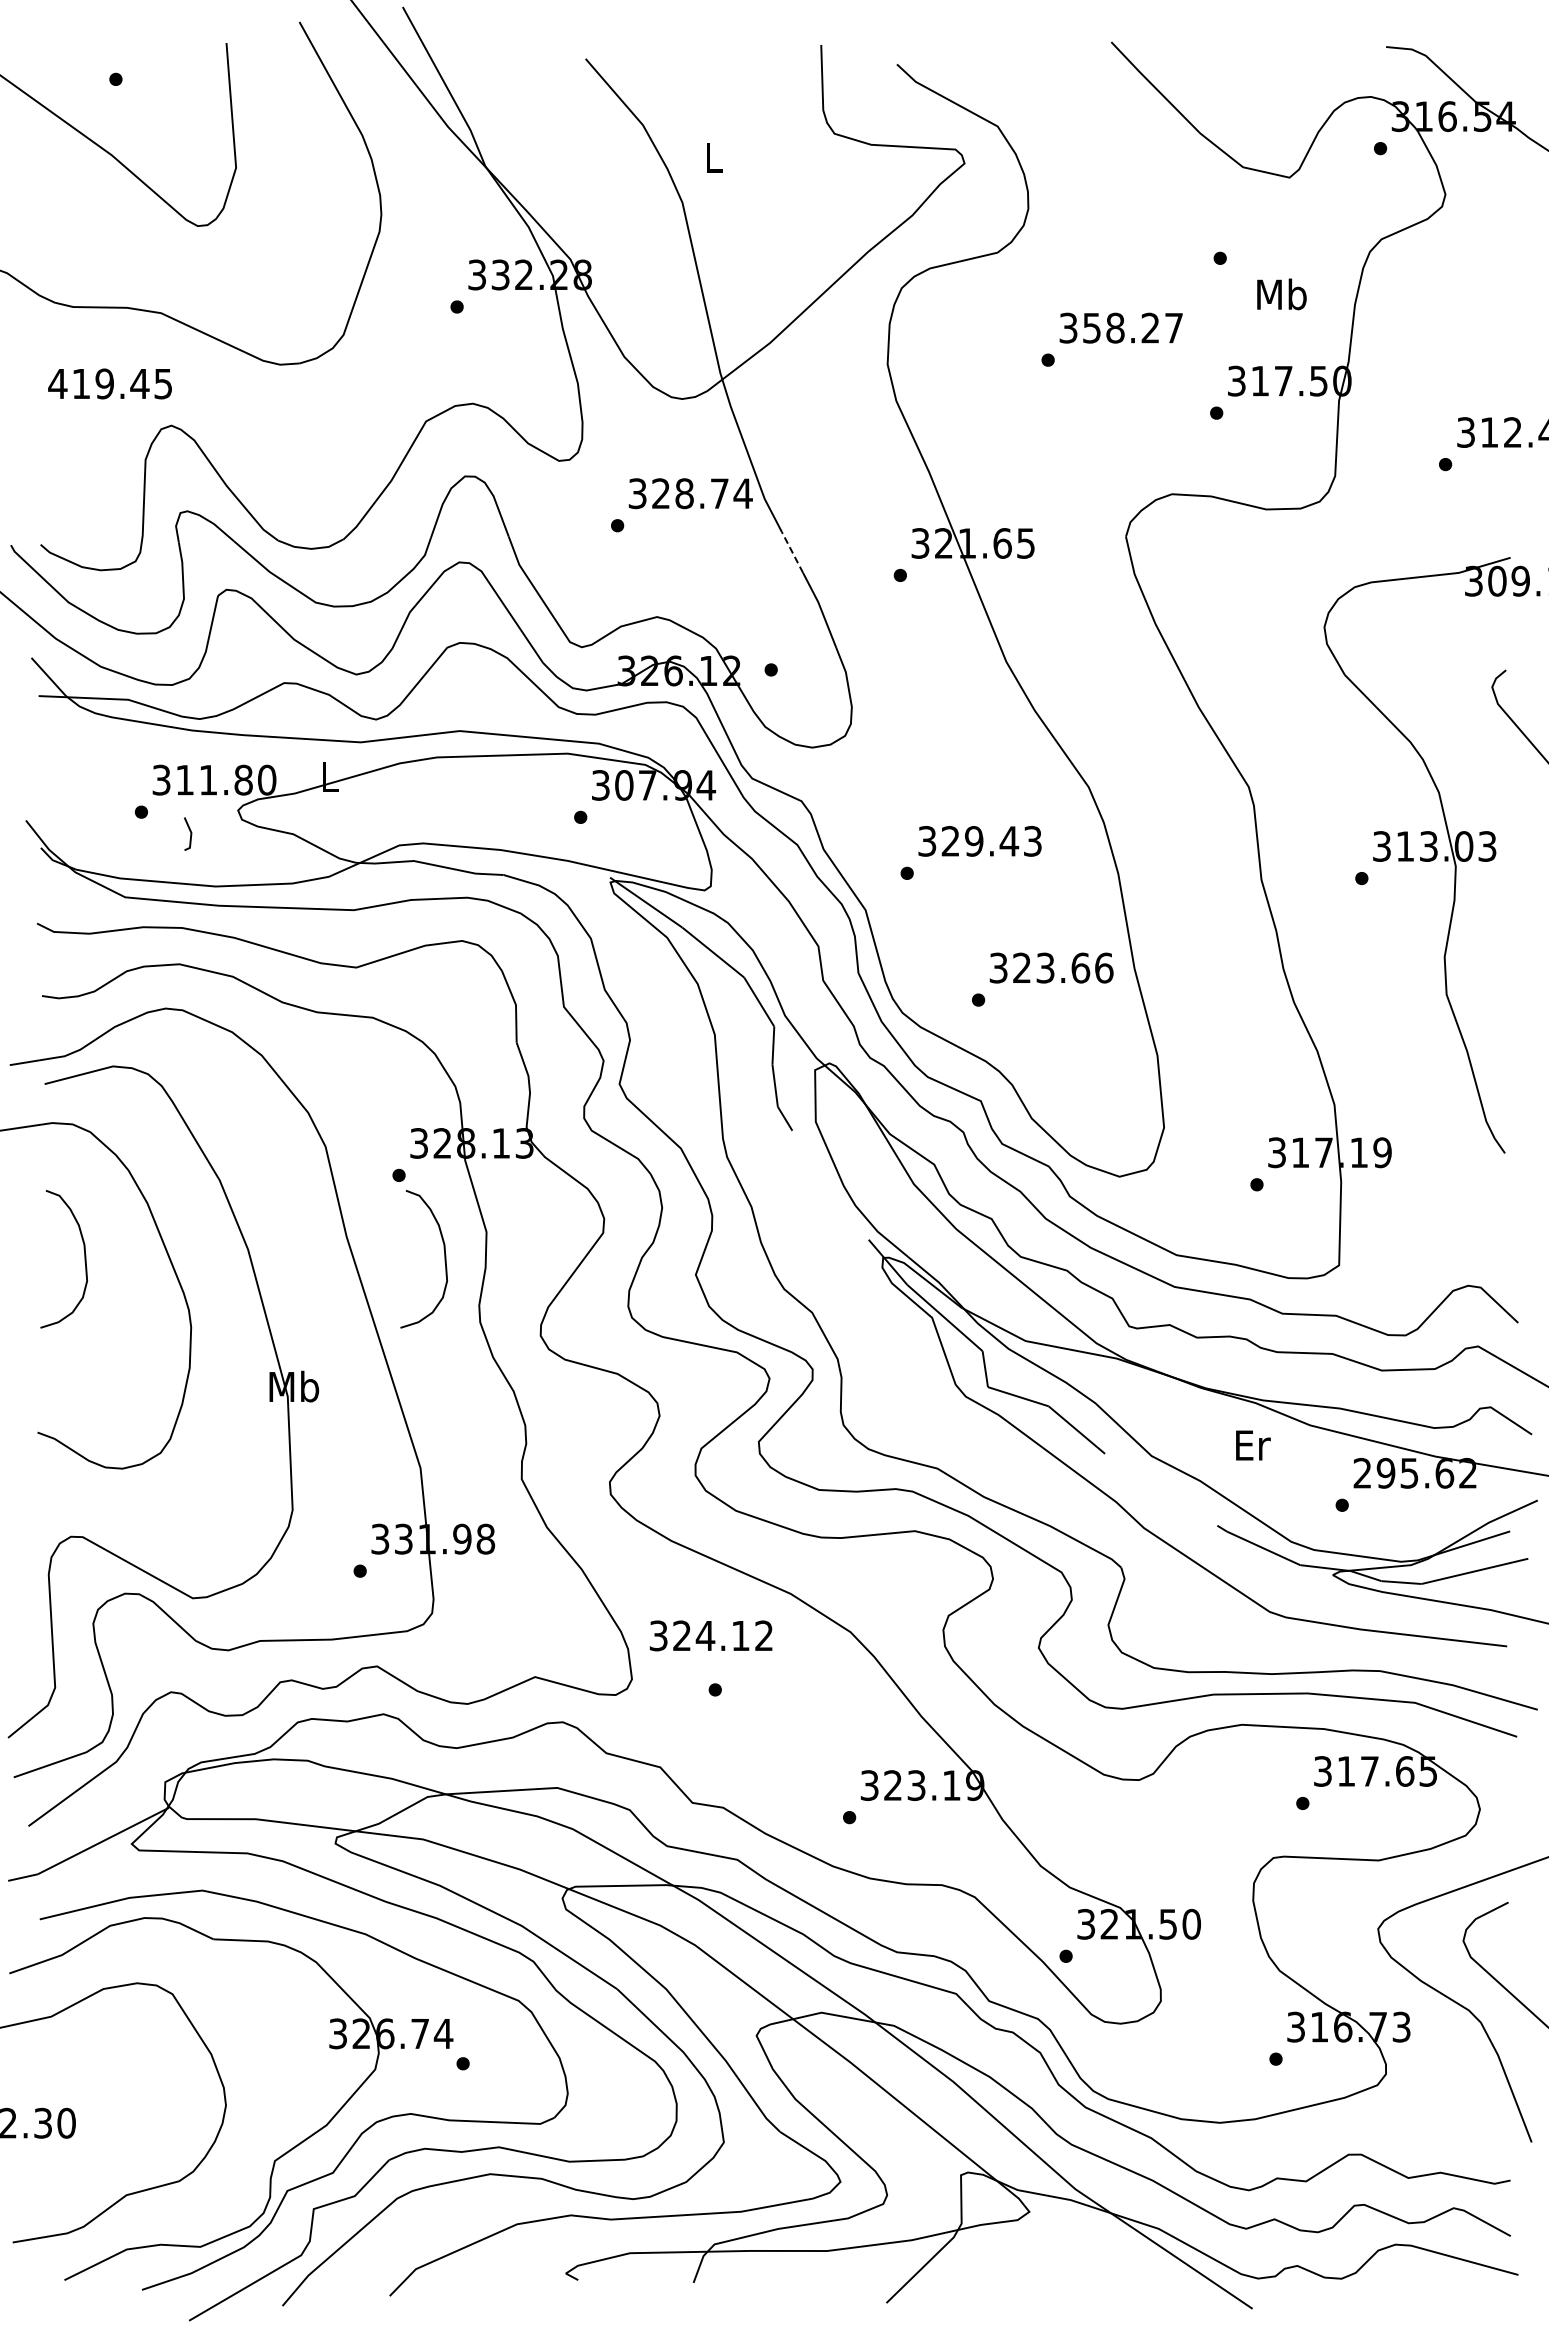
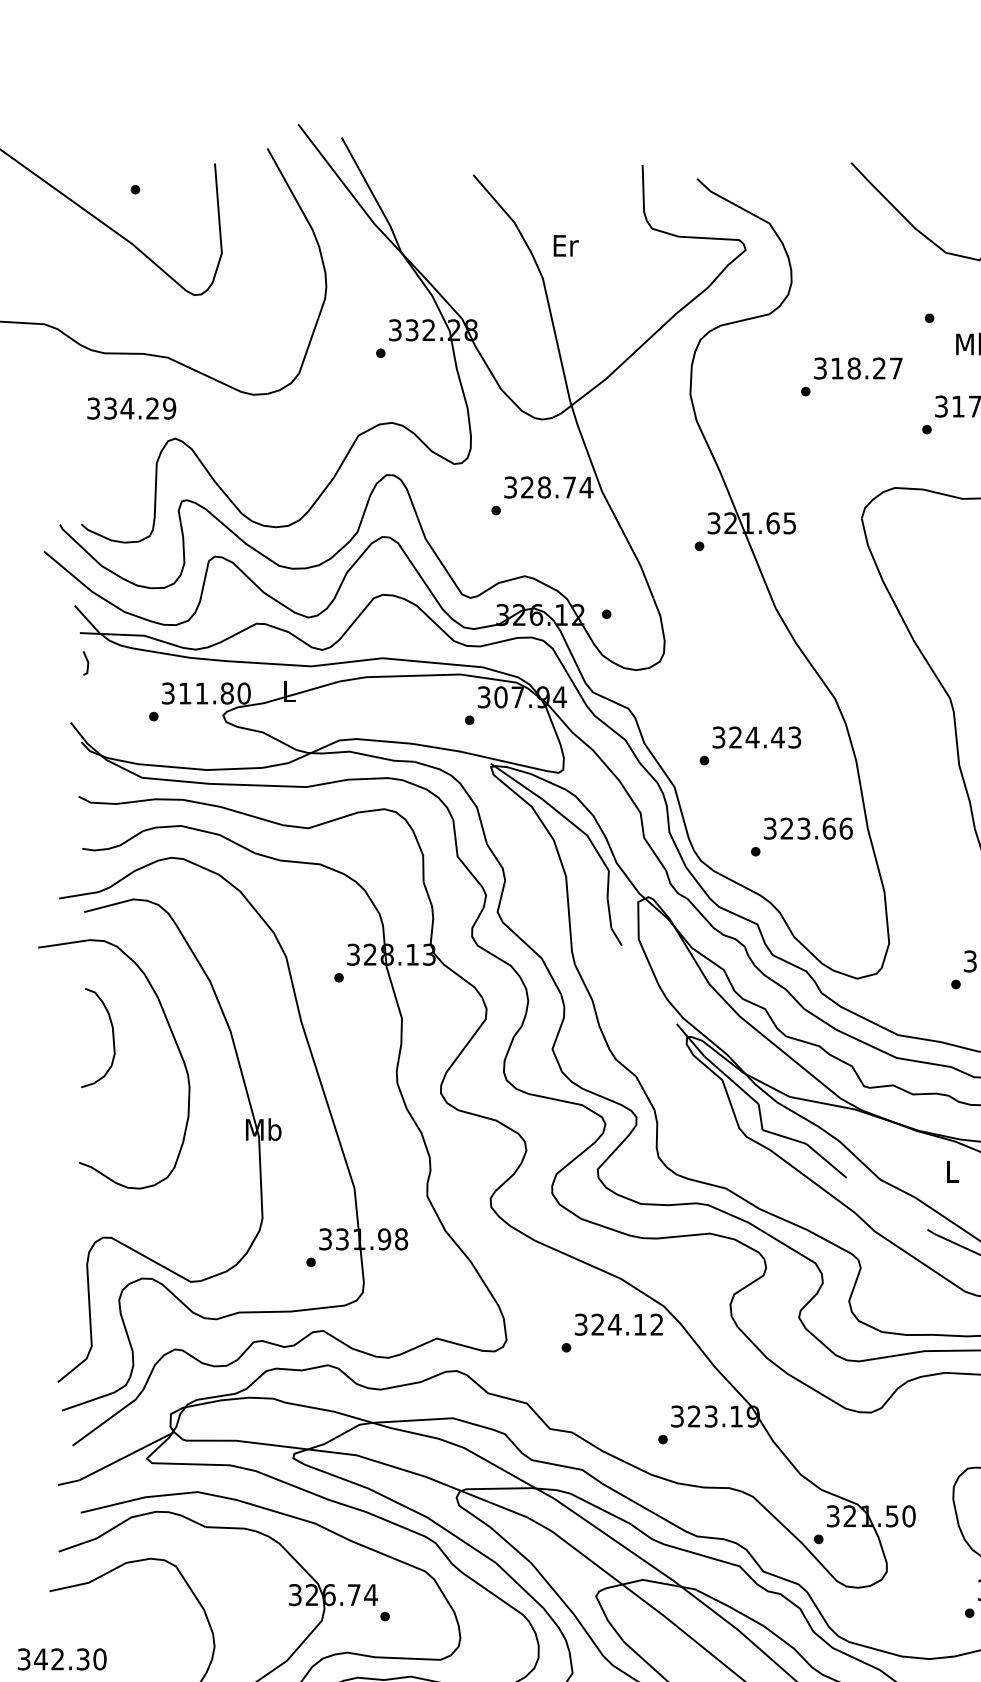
text: (714, 157) -> (565, 245), L -> Er
text: (1091, 328) -> (836, 368), 358.27 -> 318.27
text: (110, 383) -> (131, 408), 419.45 -> 334.29
line: (792, 552) -> (621, 529), dashed -> solid
line: (190, 833) -> (87, 662), moved
text: (973, 841) -> (752, 737), 329.43 -> 324.43
curve: (444, 1259) -> (371, 1038), removed
text: (1253, 1445) -> (953, 1172), Er -> L
text: (710, 1635) -> (618, 1324), moved

